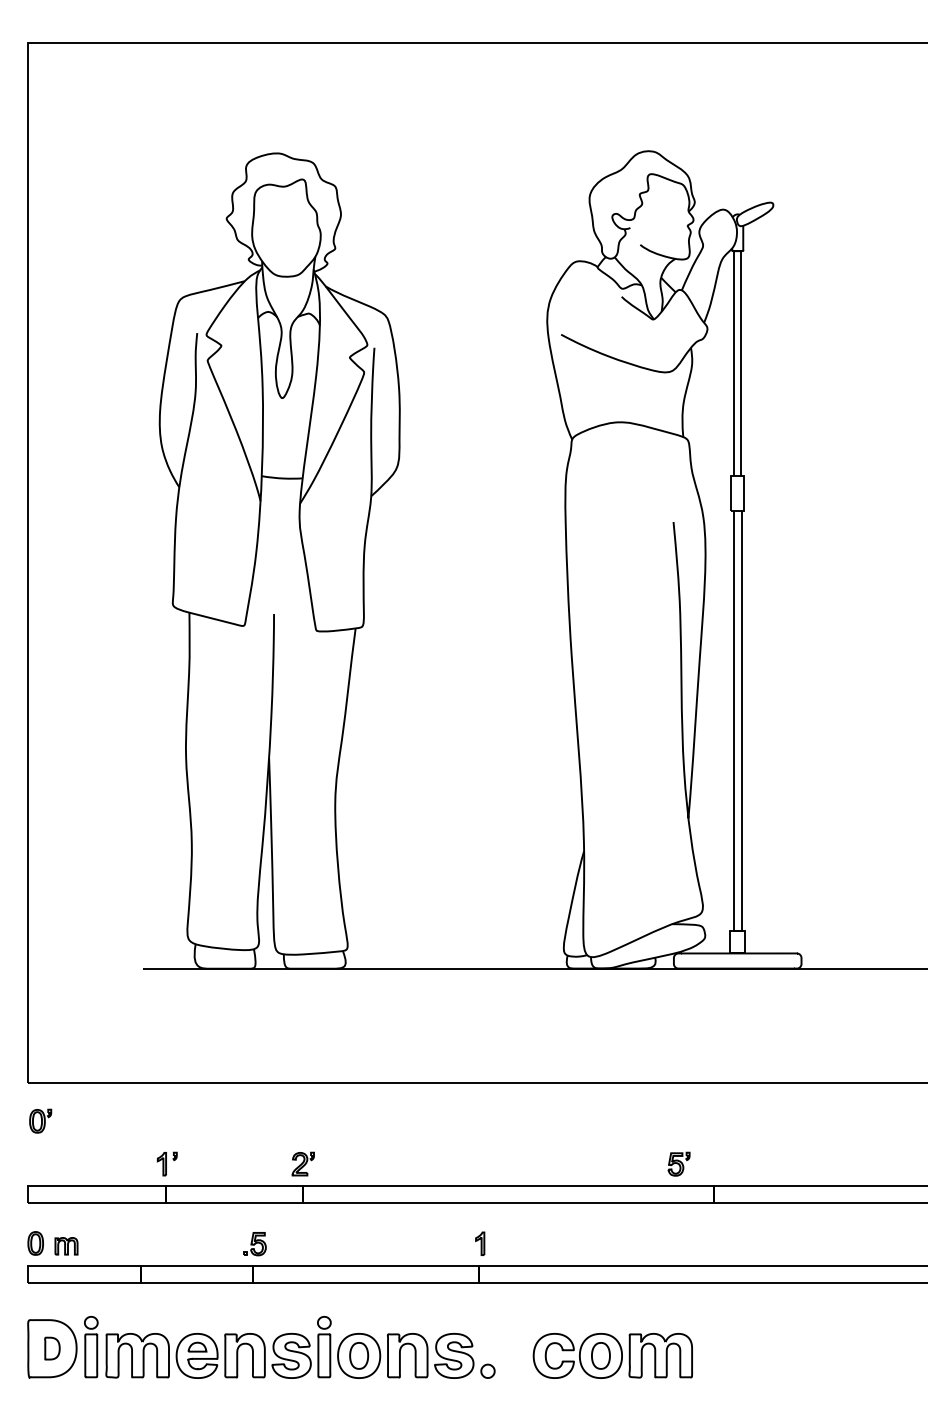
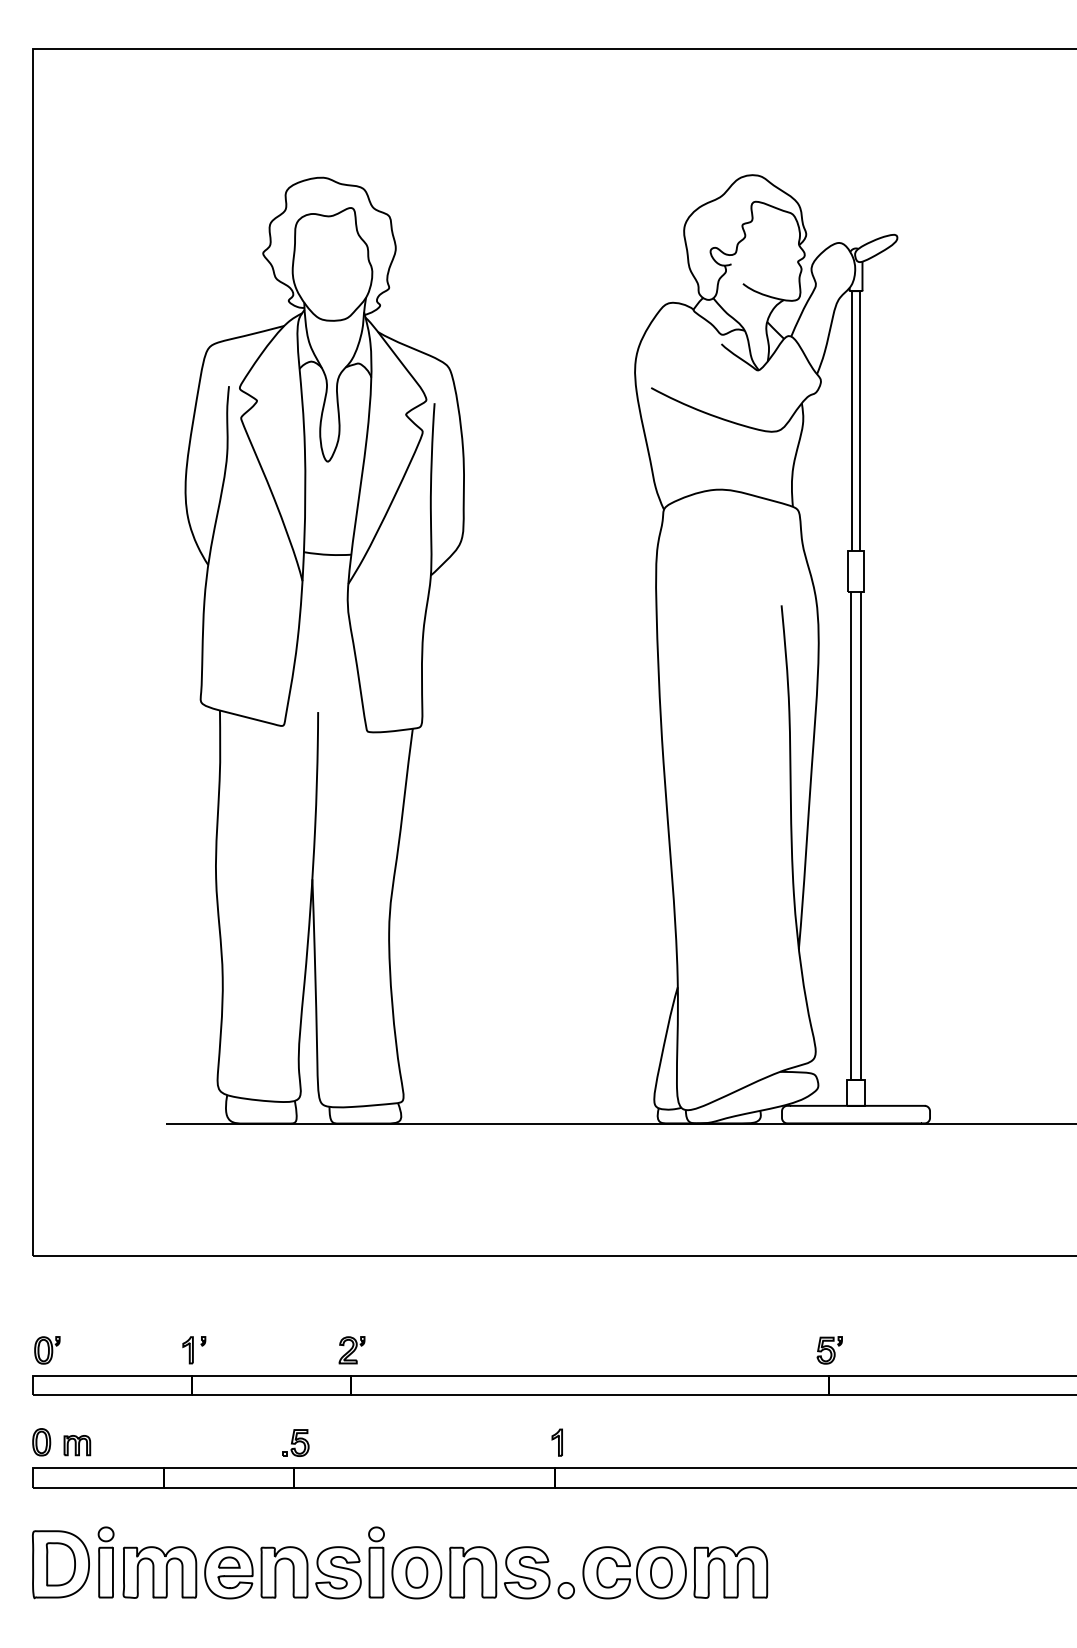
part: (40, 1120) -> (47, 1349), moved
part: (678, 1163) -> (829, 1349), moved
part: (52, 1348) -> (61, 1564), size x1.67
part: (612, 1355) -> (674, 1572), moved

